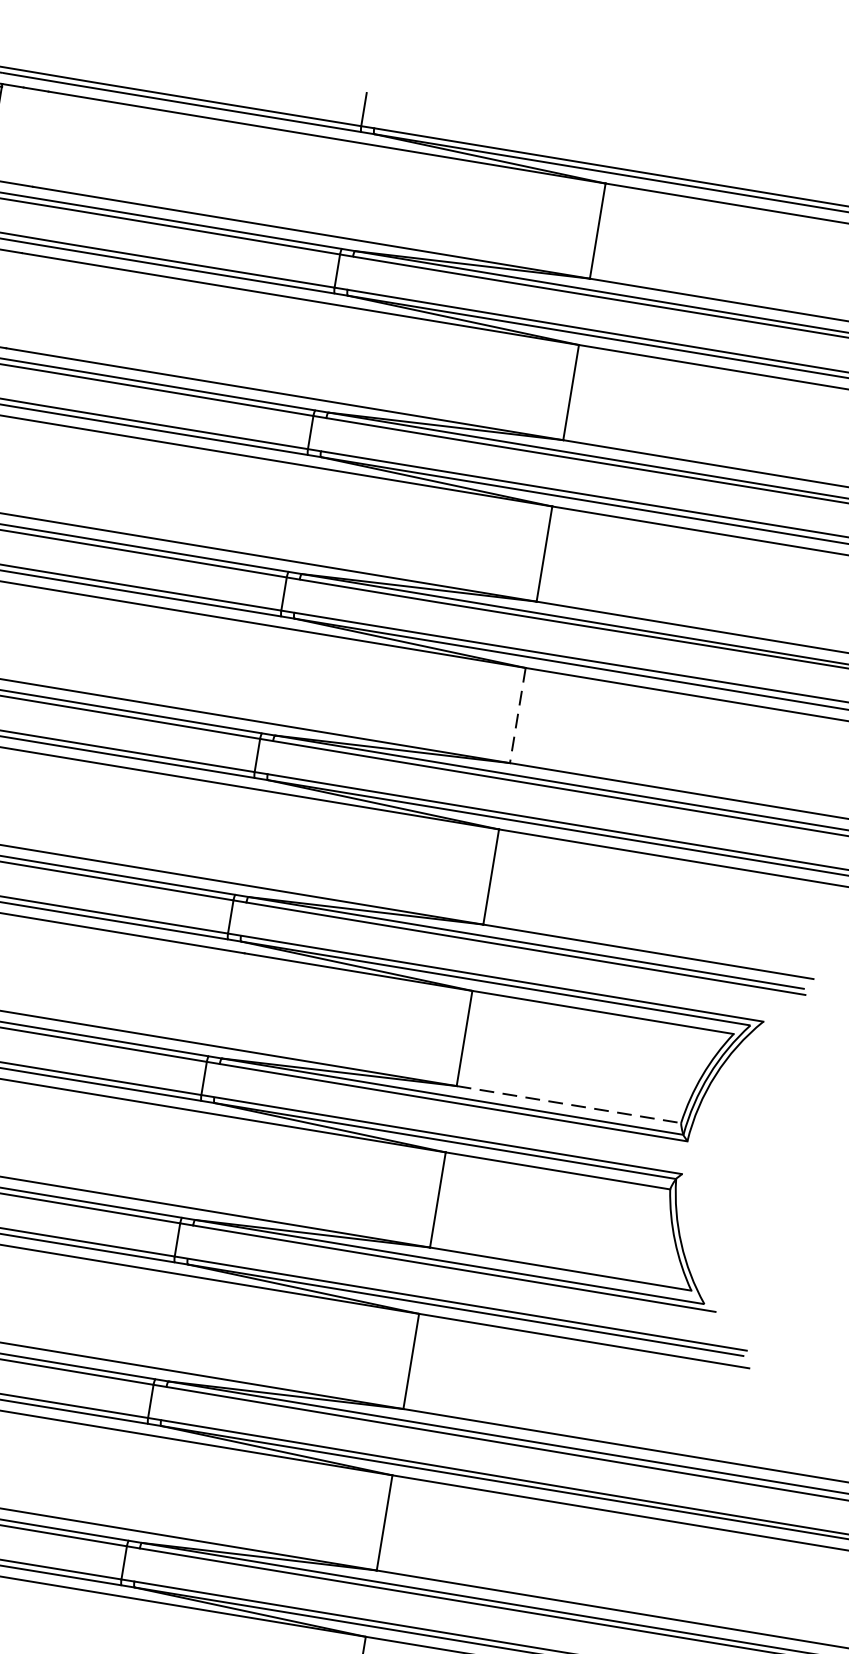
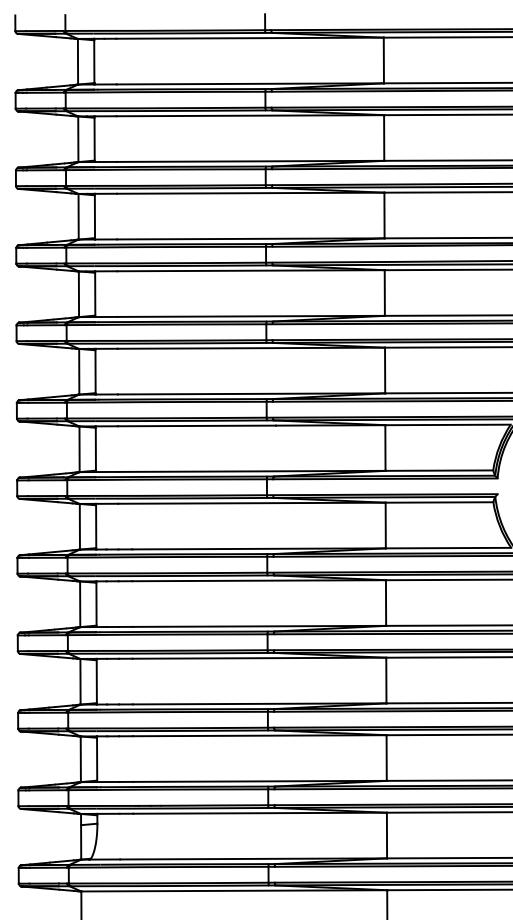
line: (517, 716) -> (384, 293), dashed -> solid
line: (569, 1104) -> (439, 470), dashed -> solid

